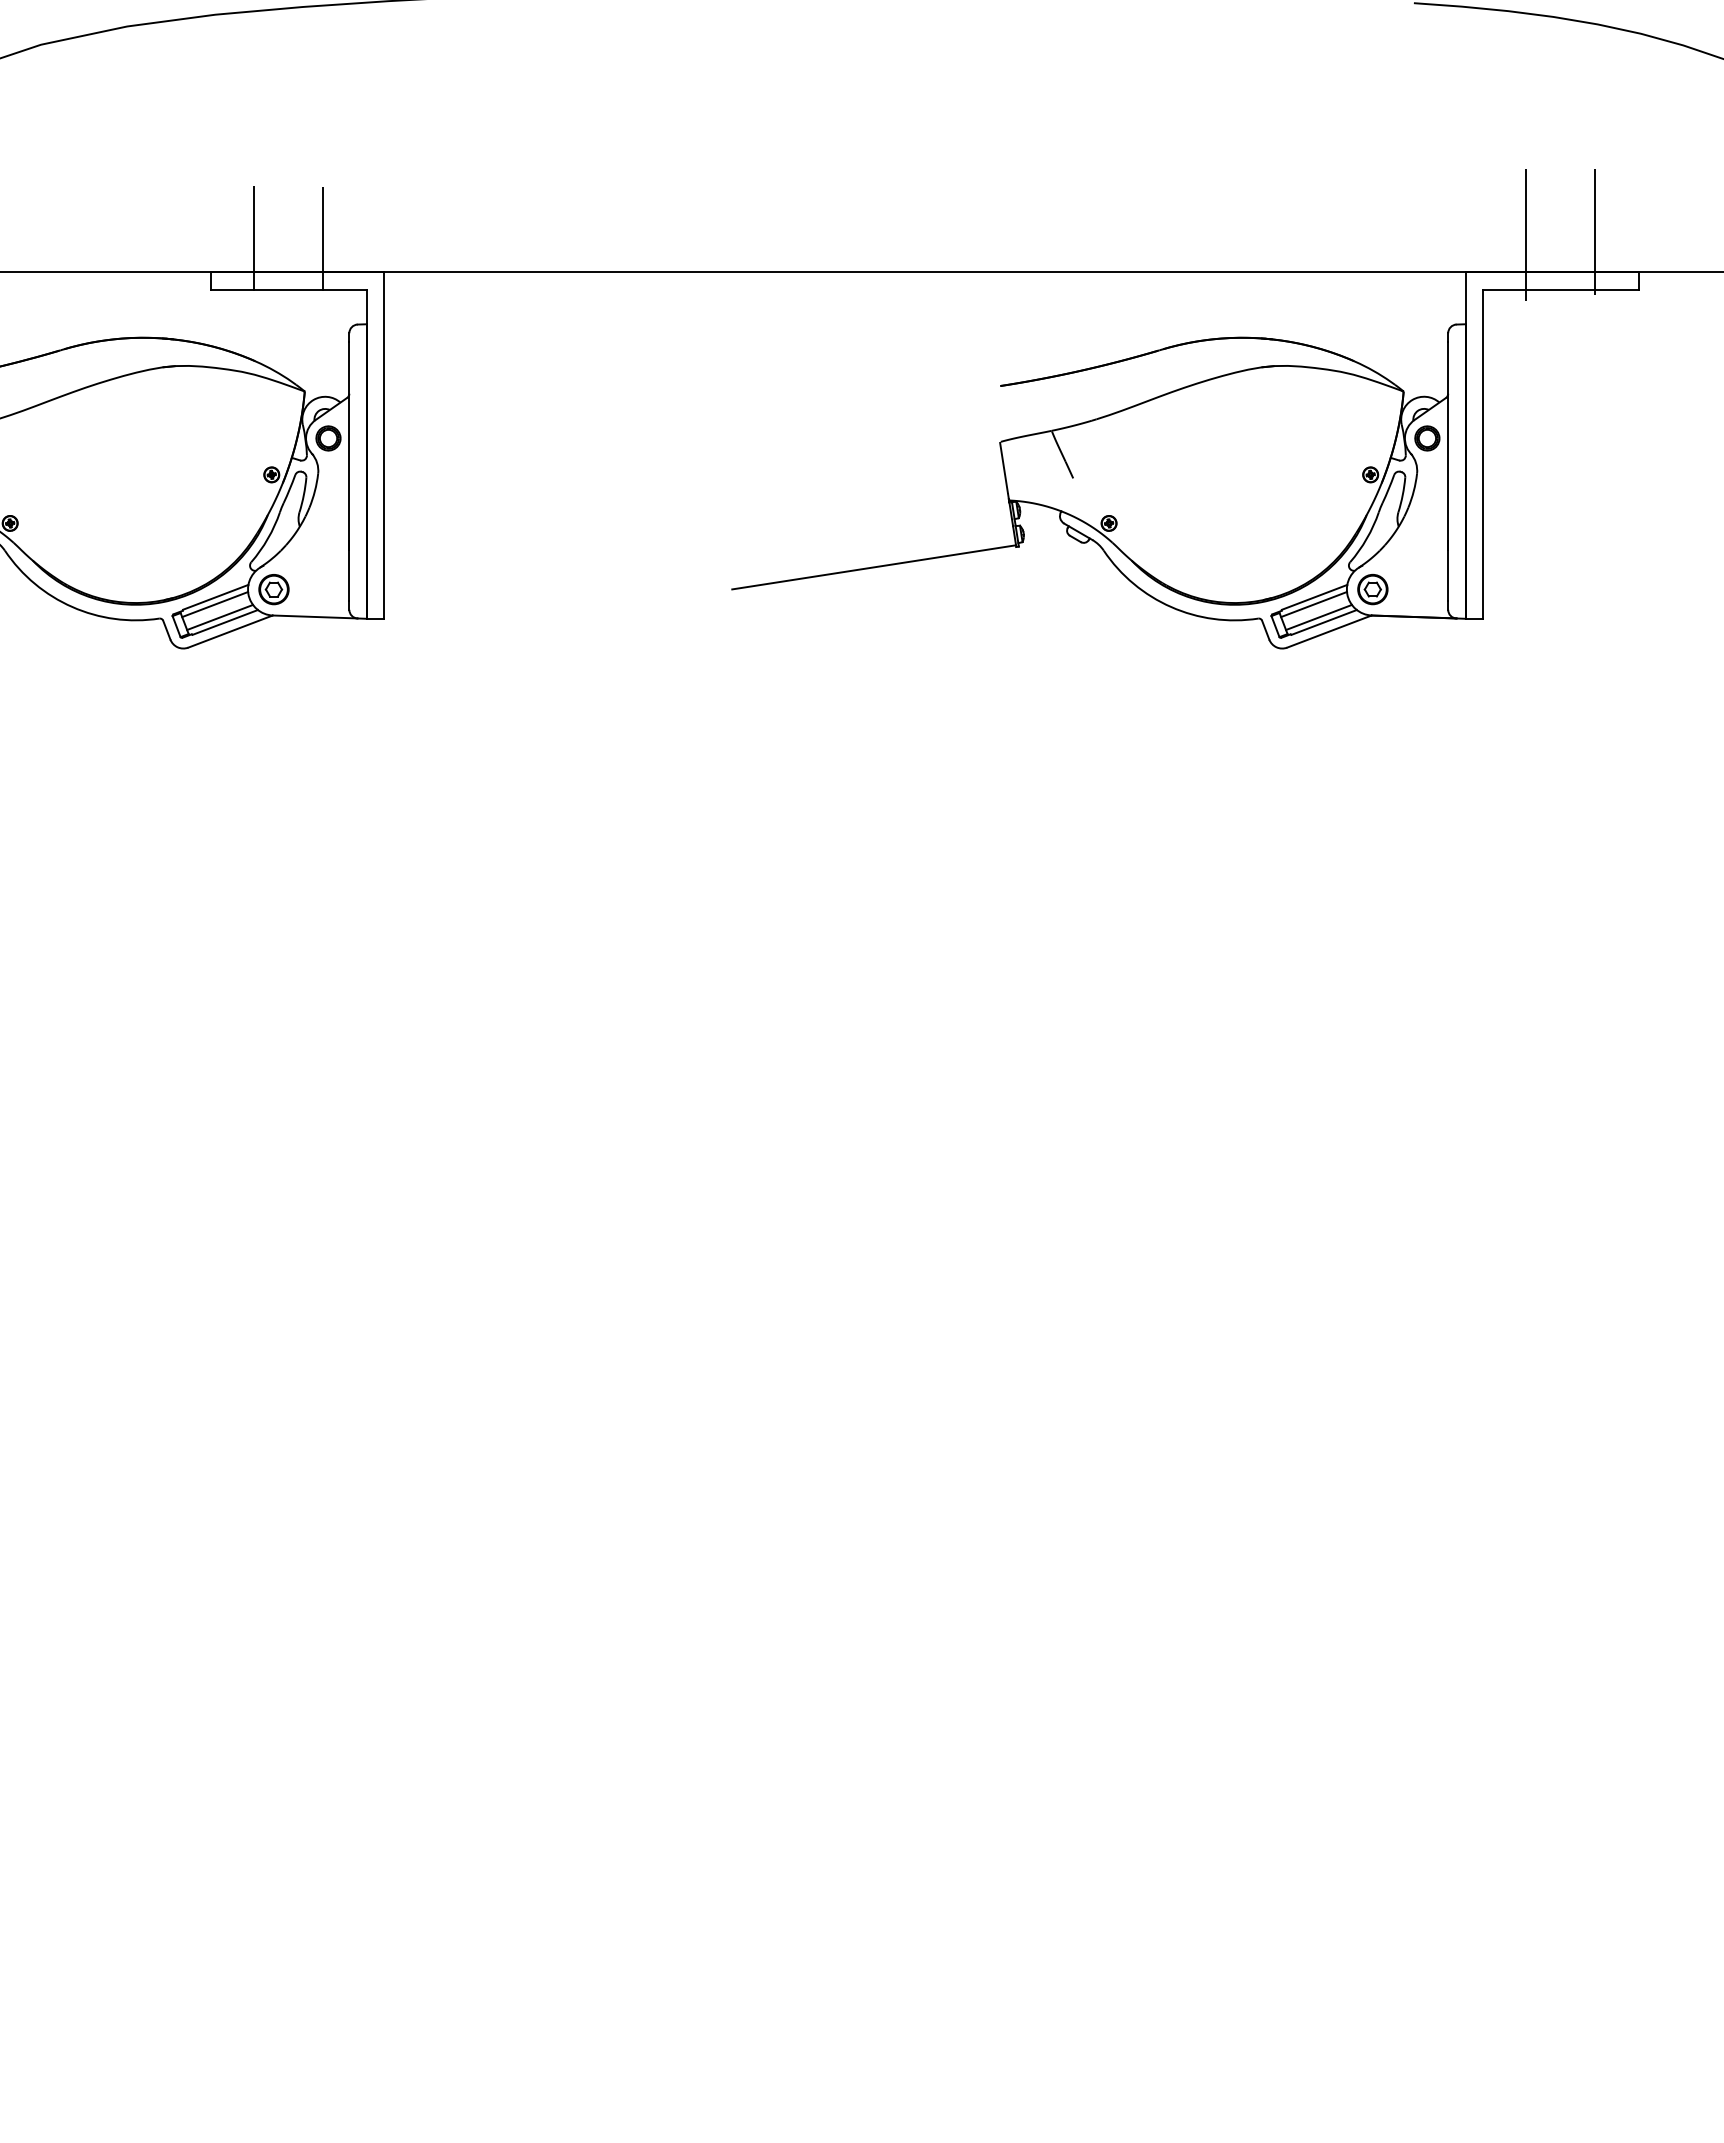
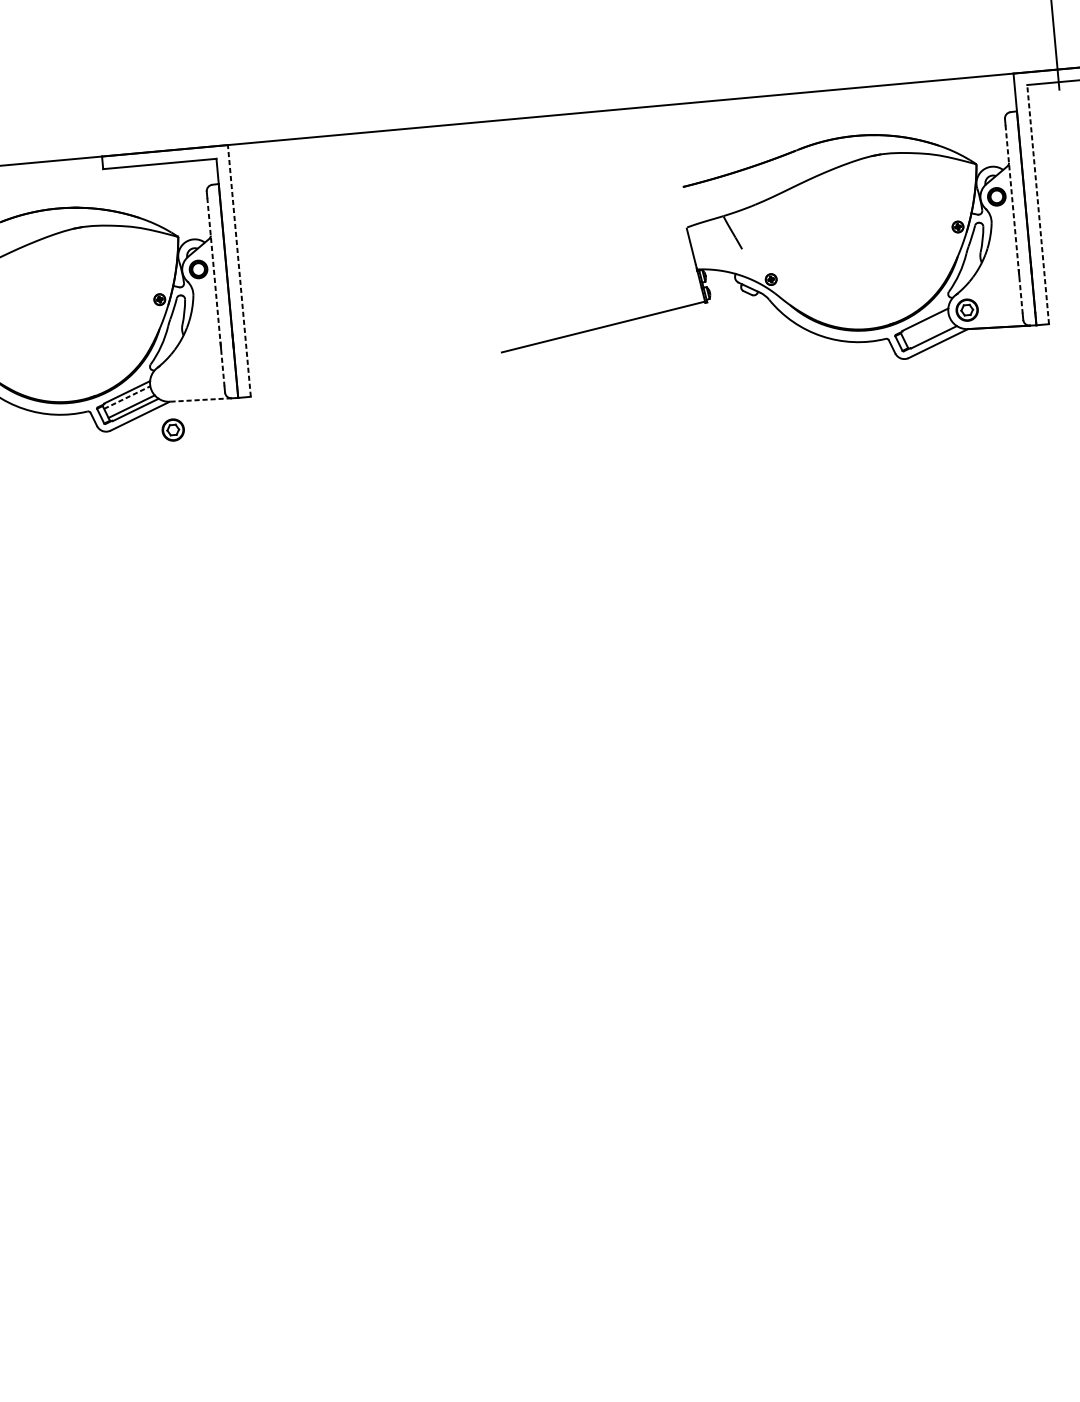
line: (254, 238) -> (131, 129), removed
line: (323, 238) -> (181, 124), removed
line: (384, 445) -> (239, 270), solid -> dashed
line: (1482, 454) -> (1037, 204), solid -> dashed
line: (349, 471) -> (216, 292), solid -> dashed
line: (1448, 471) -> (1014, 219), solid -> dashed
part: (273, 589) -> (172, 430), moved
line: (215, 604) -> (127, 397), solid -> dashed
line: (1314, 604) -> (925, 324), removed
line: (314, 616) -> (200, 399), solid -> dashed
line: (1318, 617) -> (929, 334), removed

